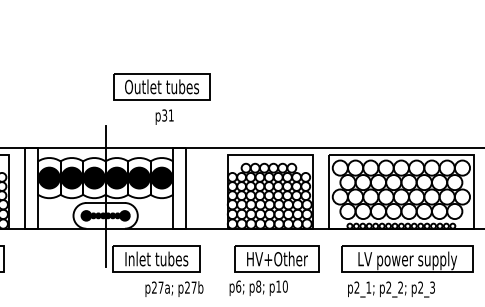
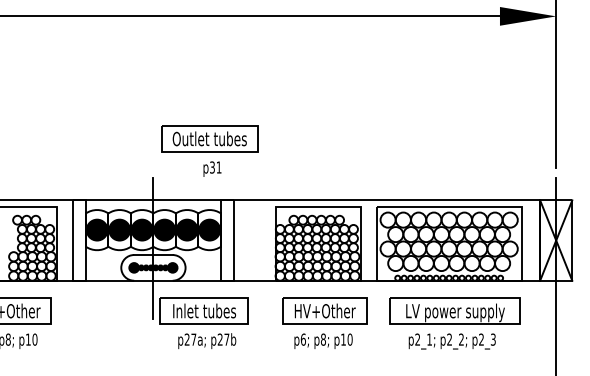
text: (258, 287) -> (323, 340), moved
text: (174, 288) -> (207, 340), moved
text: (390, 289) -> (451, 341), moved

